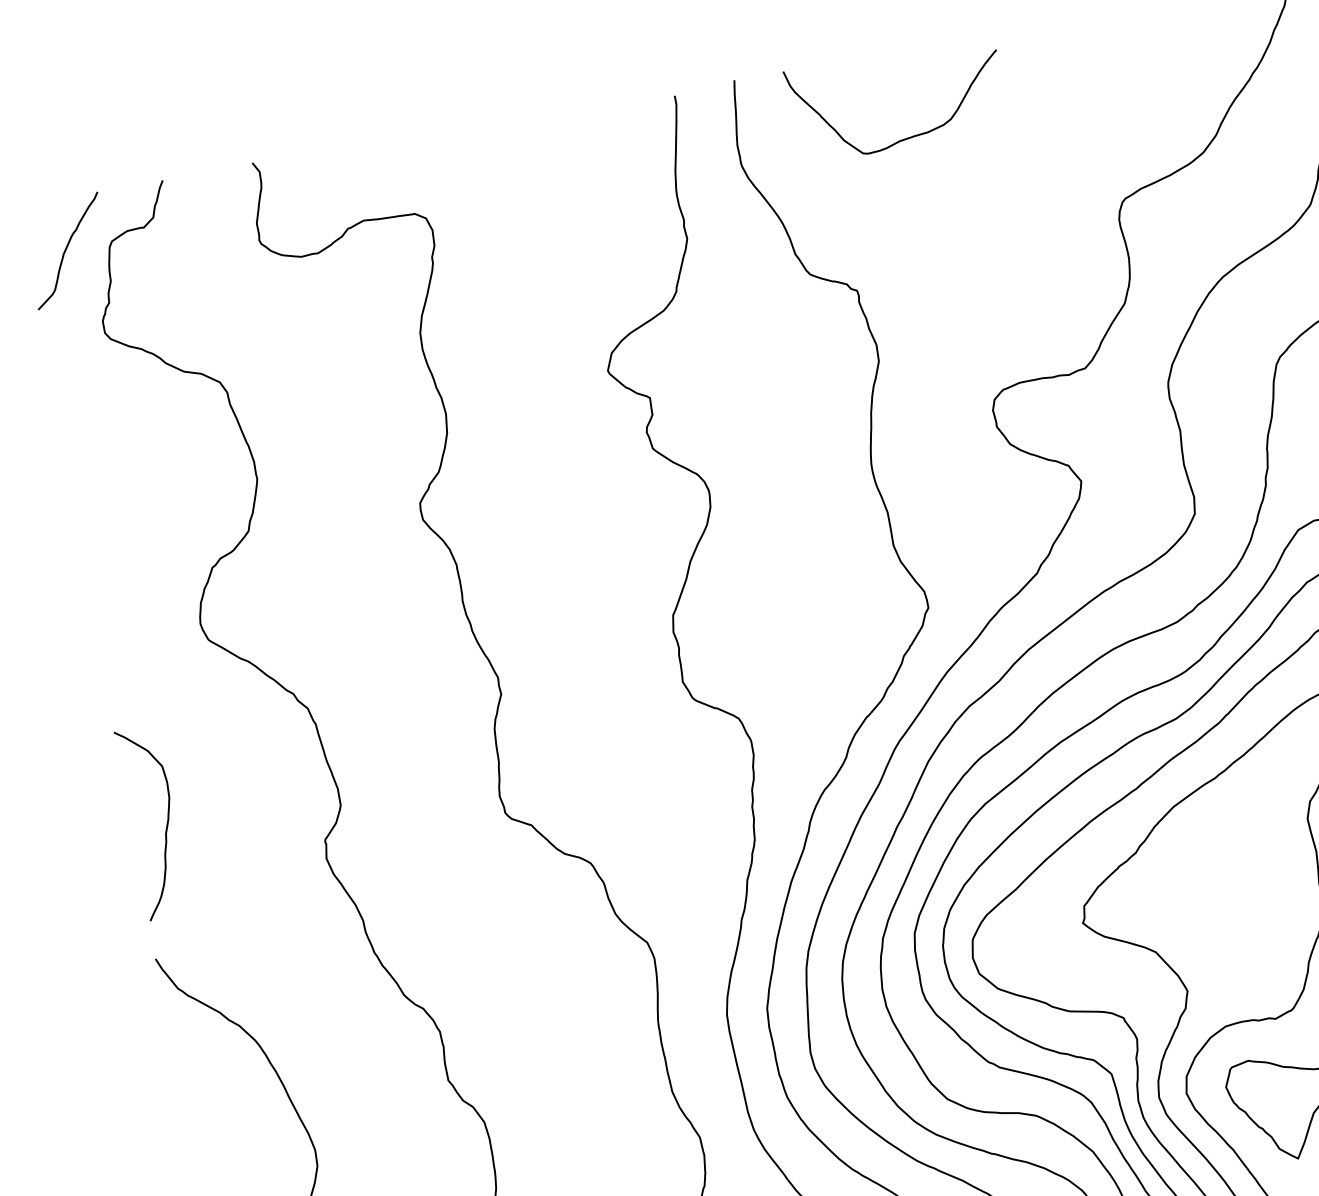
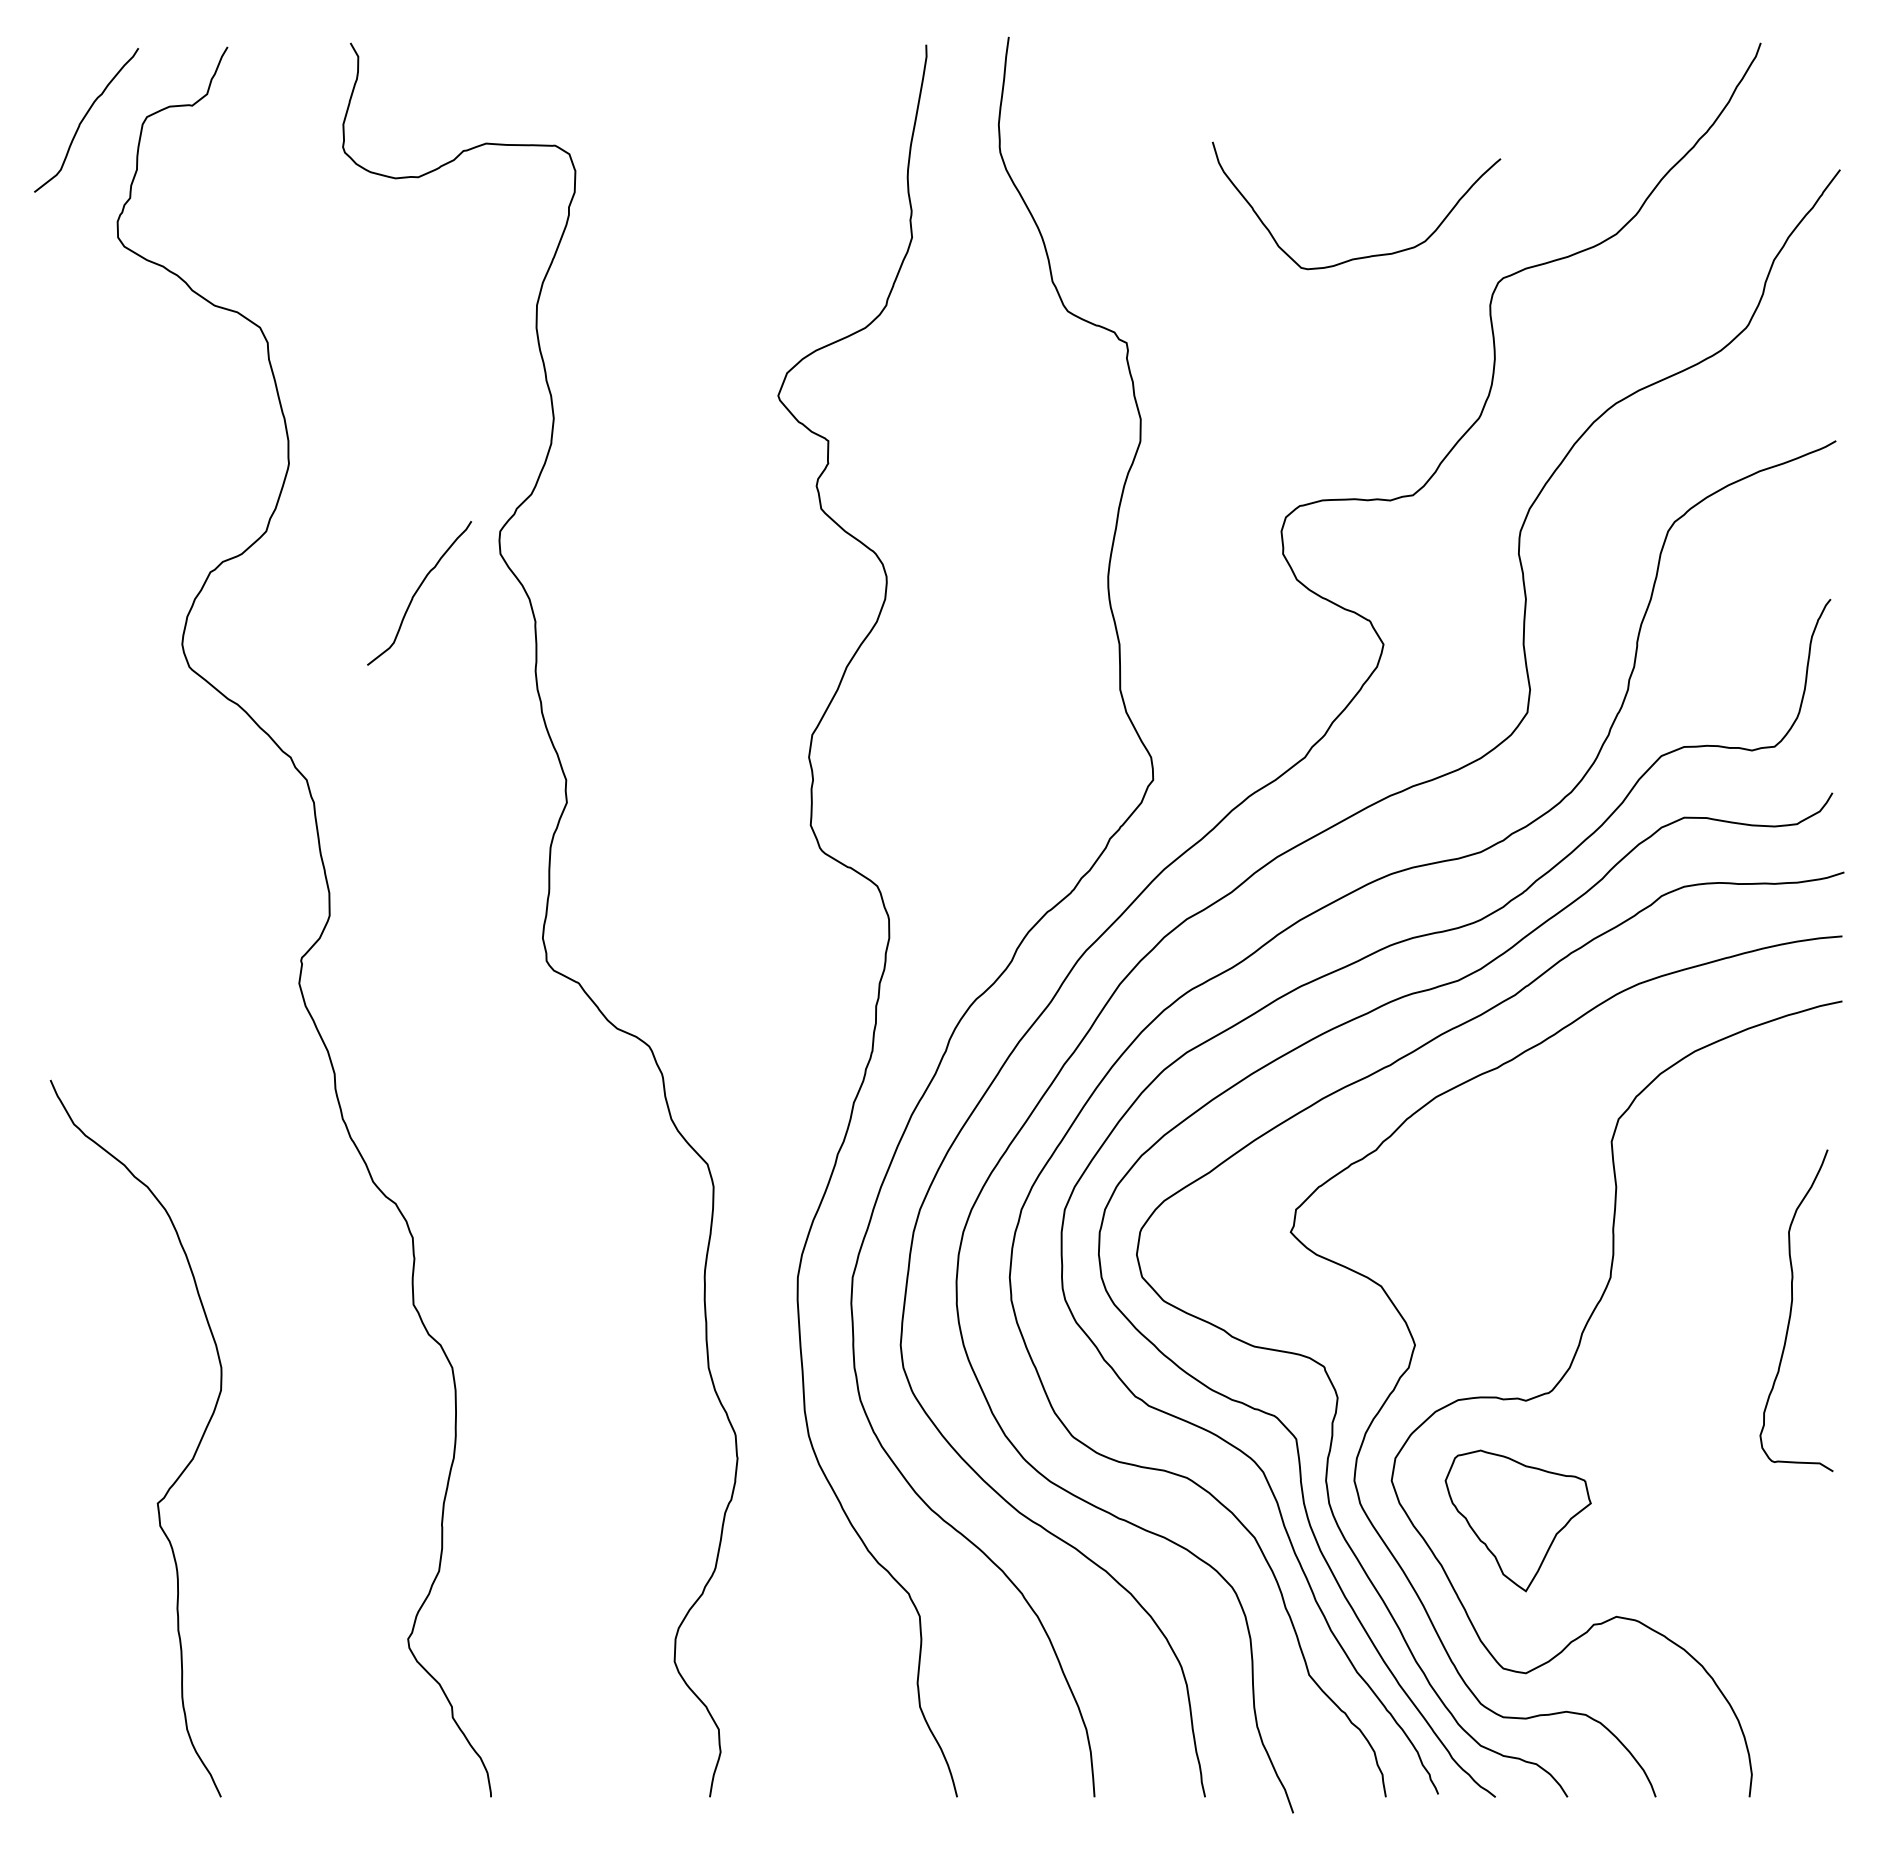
curve: (907, 137) -> (1363, 256), moved
curve: (366, 557) -> (417, 592), added
curve: (166, 825) -> (93, 905), removed

